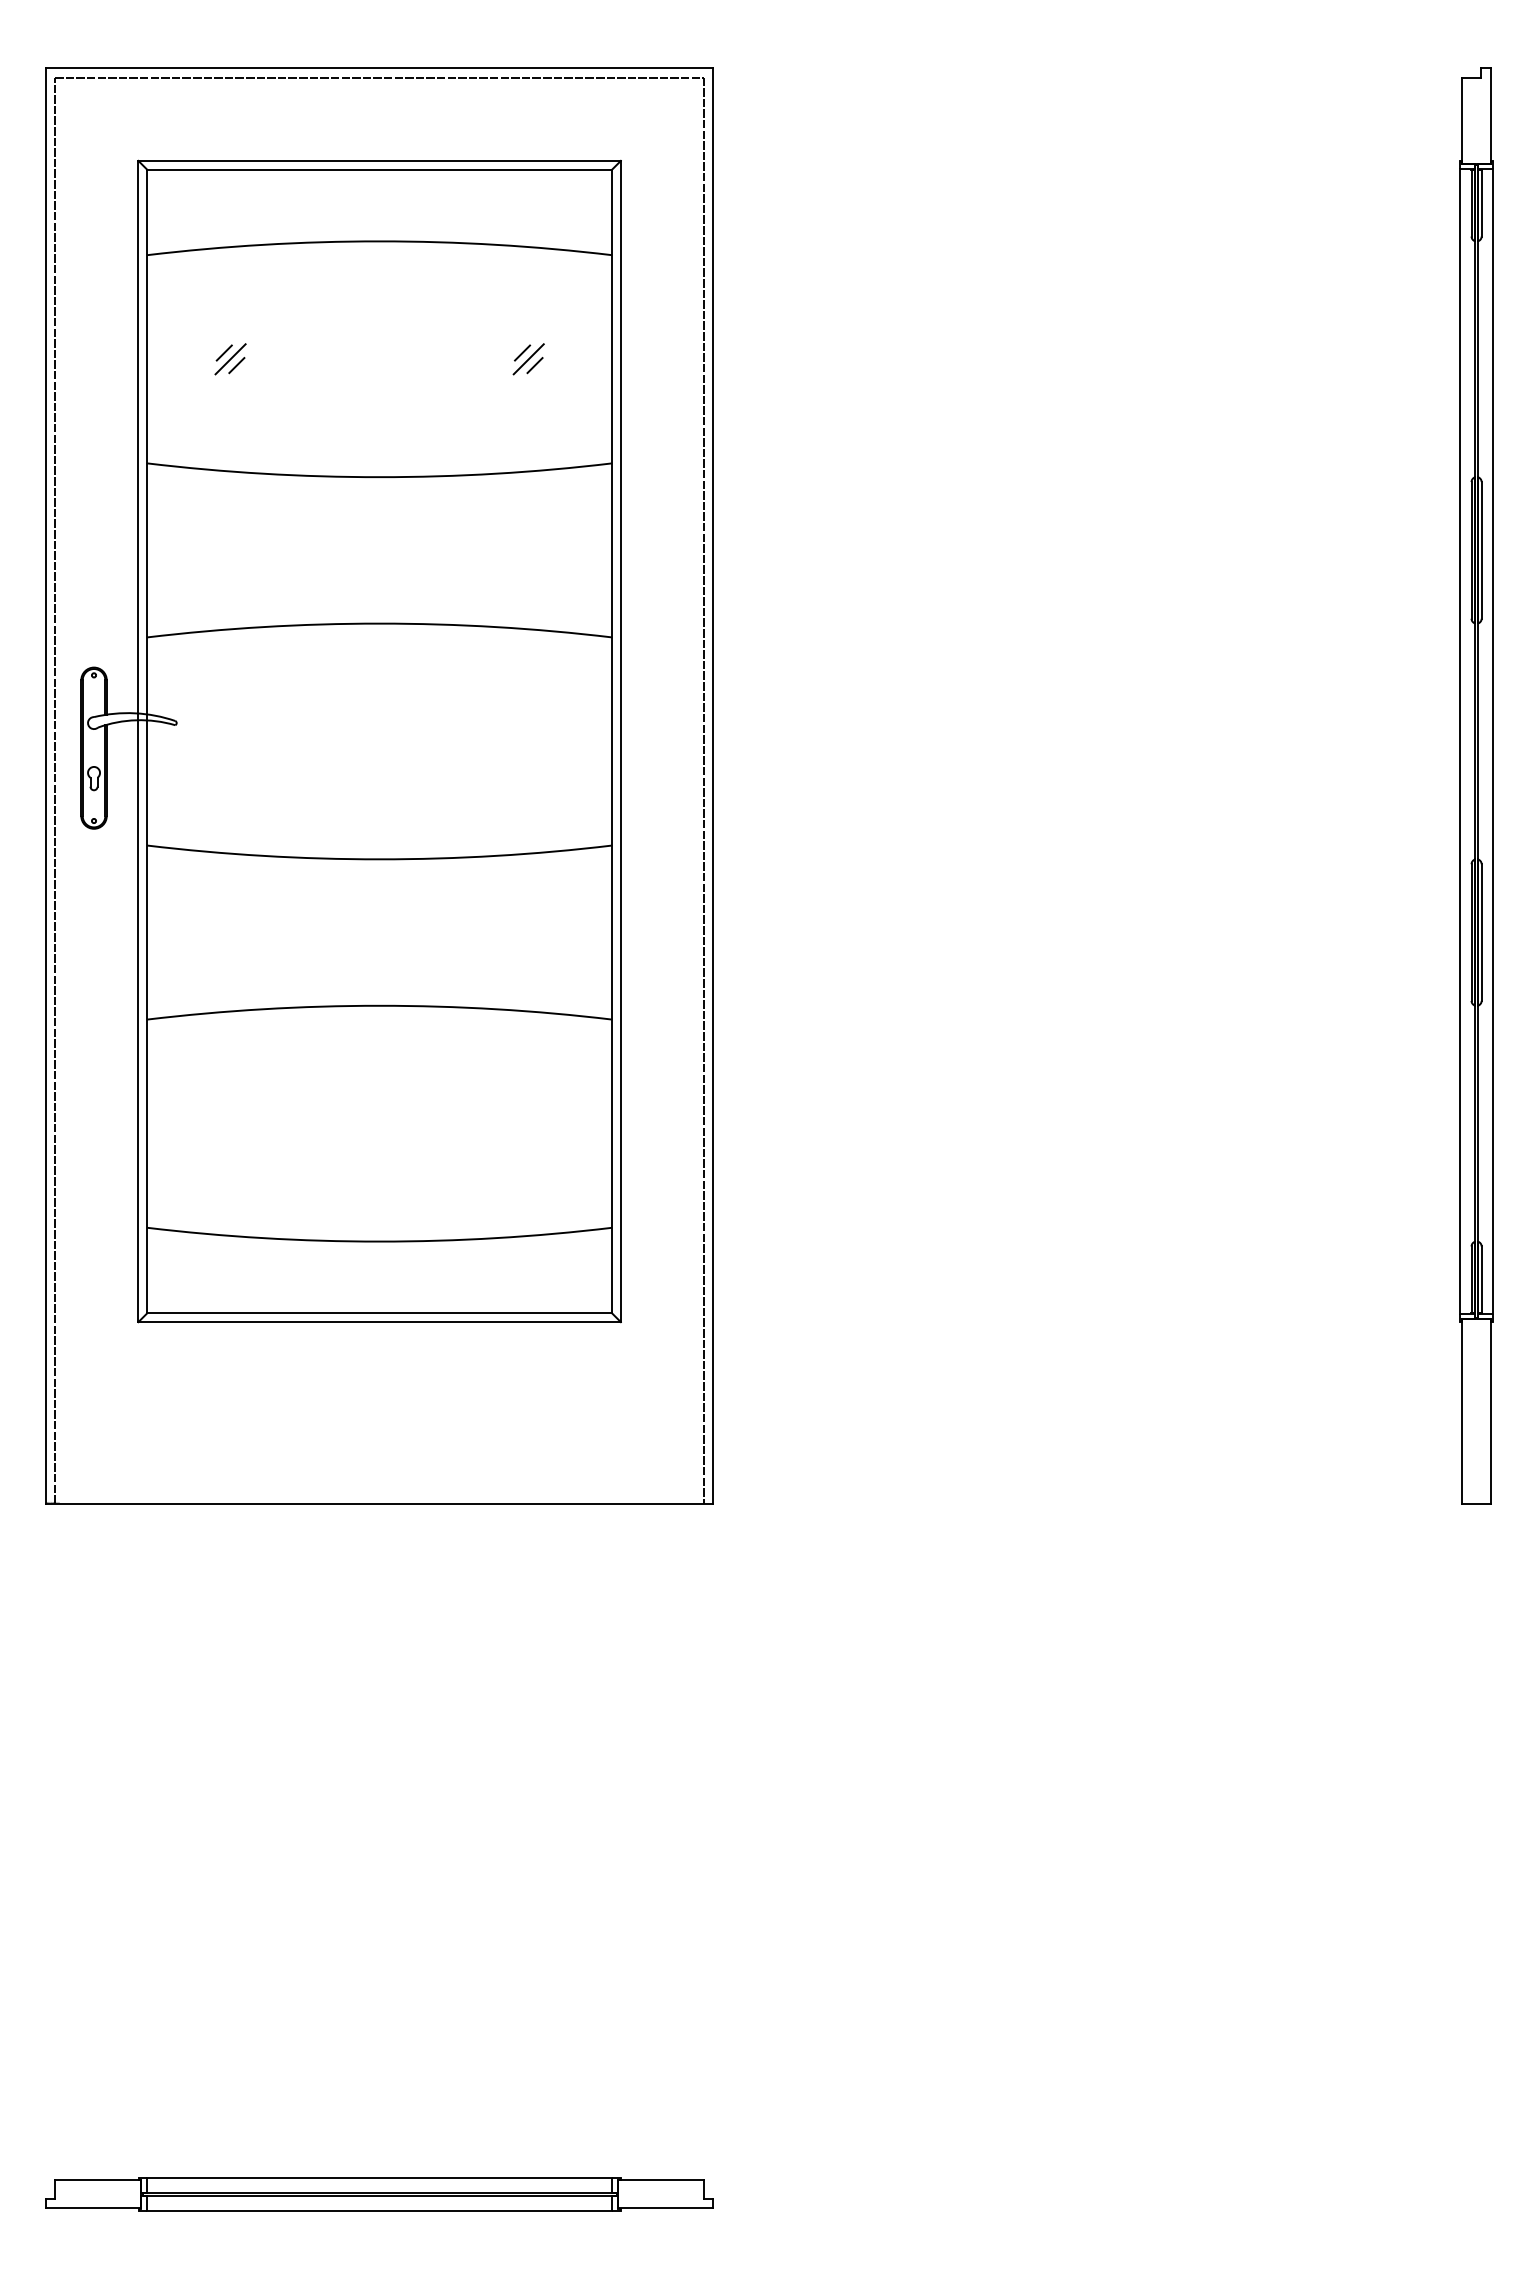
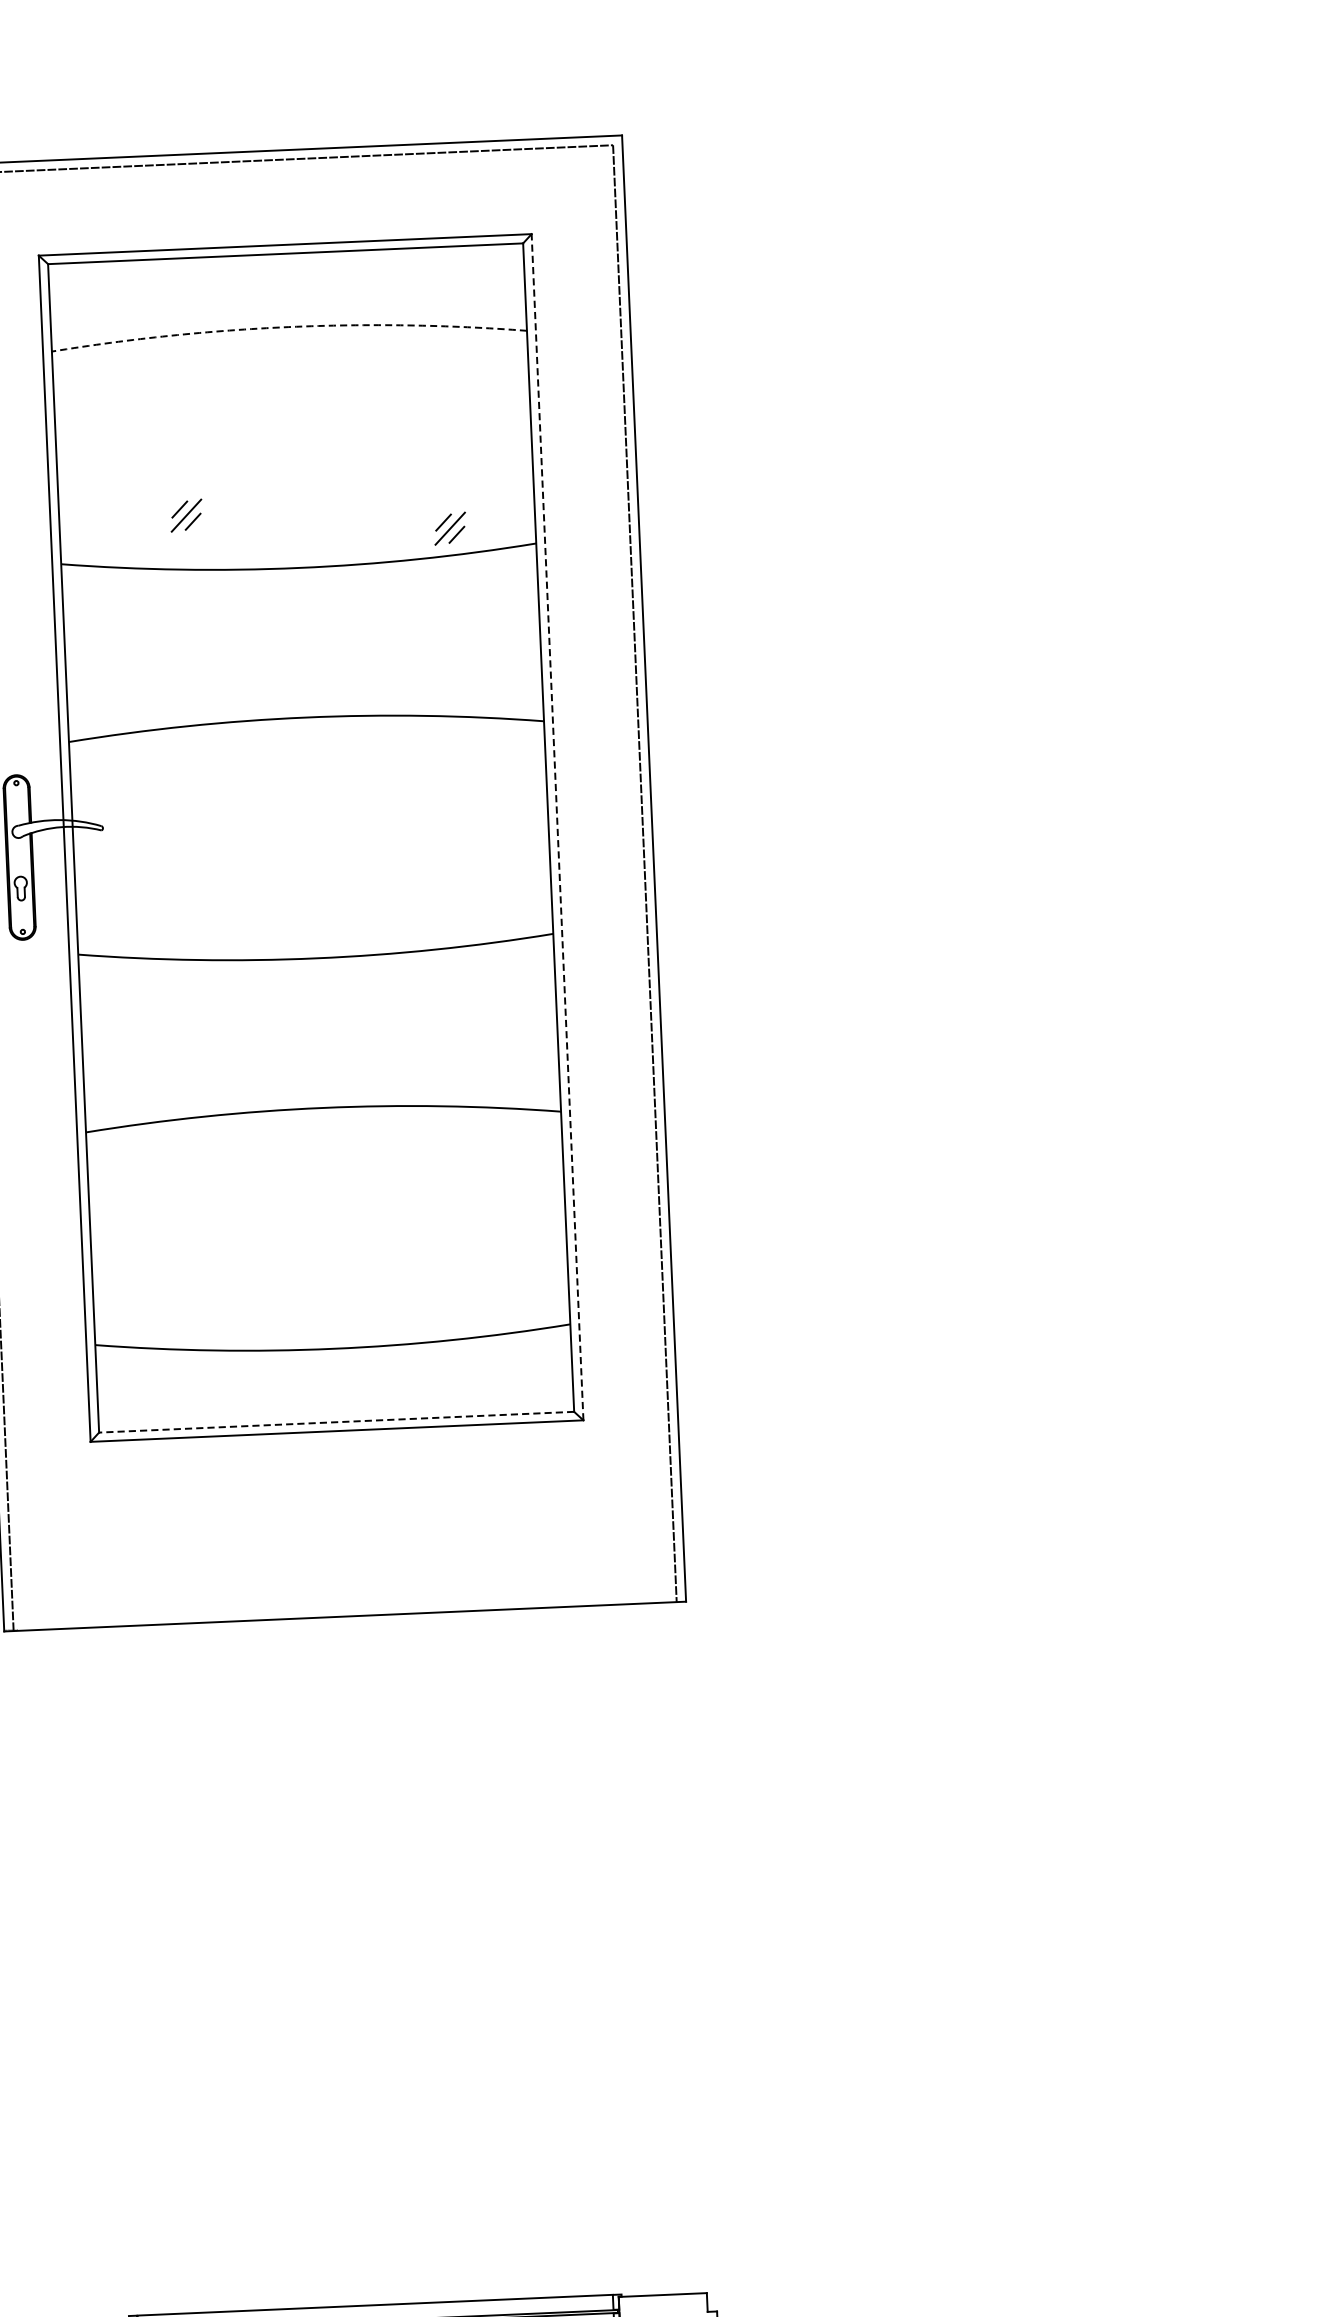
arc: (379, 241) -> (288, 327), solid -> dashed
part: (230, 359) -> (186, 515), moved
part: (528, 359) -> (449, 528), moved
line: (620, 741) -> (557, 827), solid -> dashed
line: (379, 1313) -> (336, 1422), solid -> dashed

